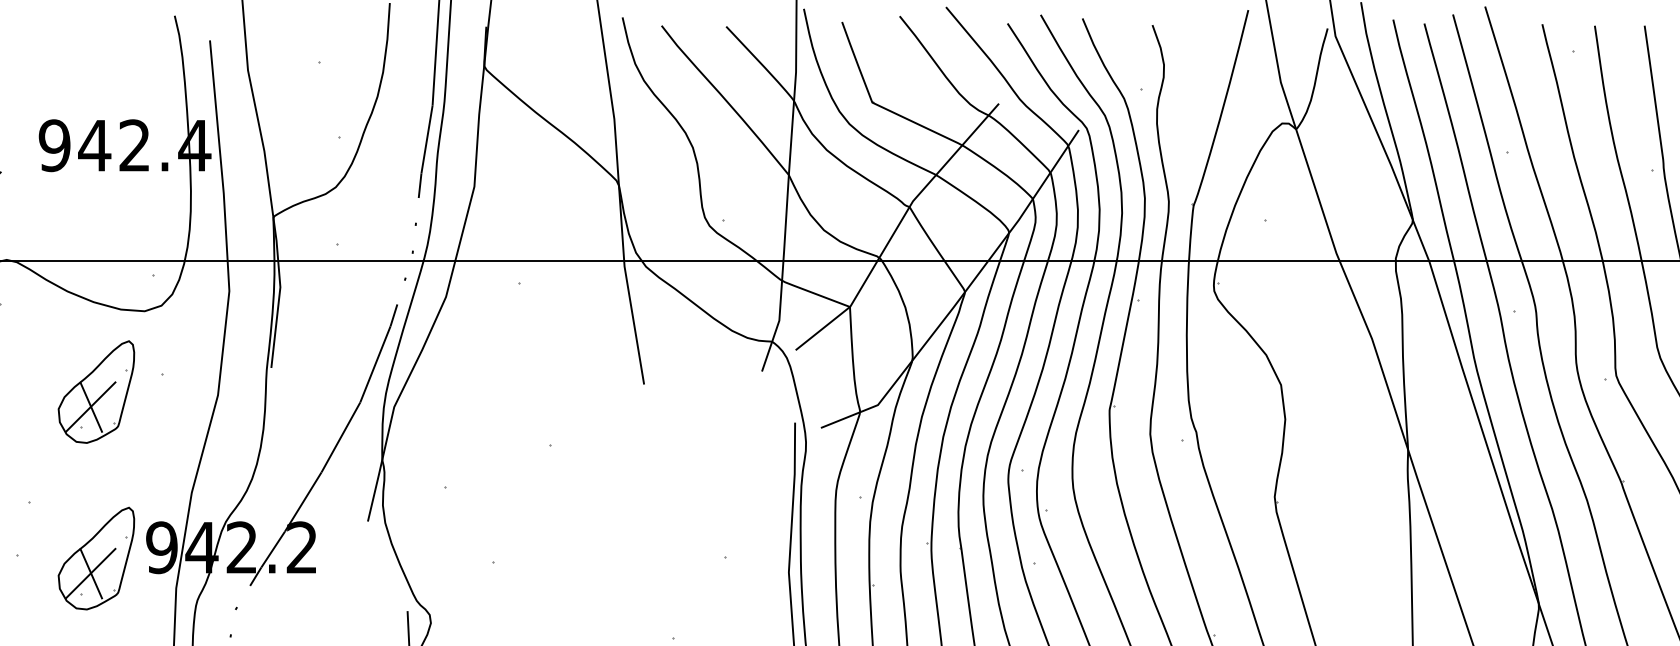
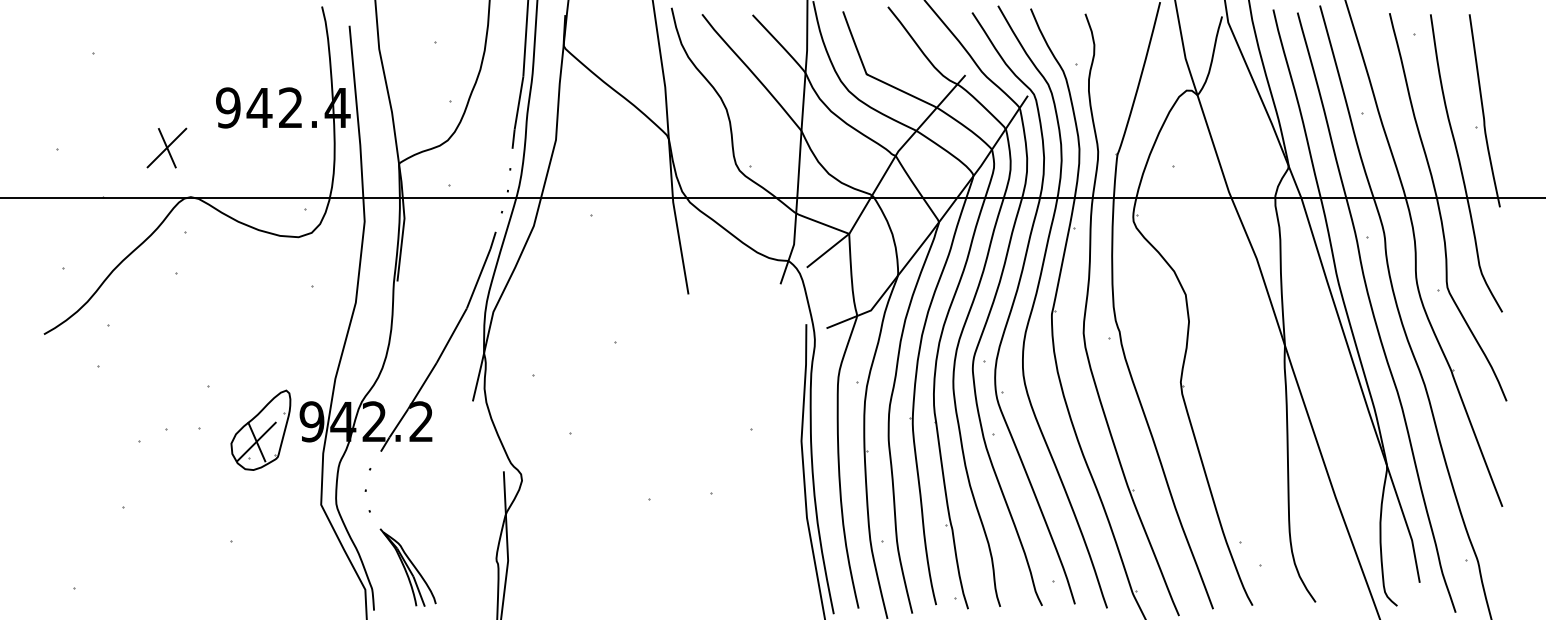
part: (95, 391) -> (260, 299), removed

